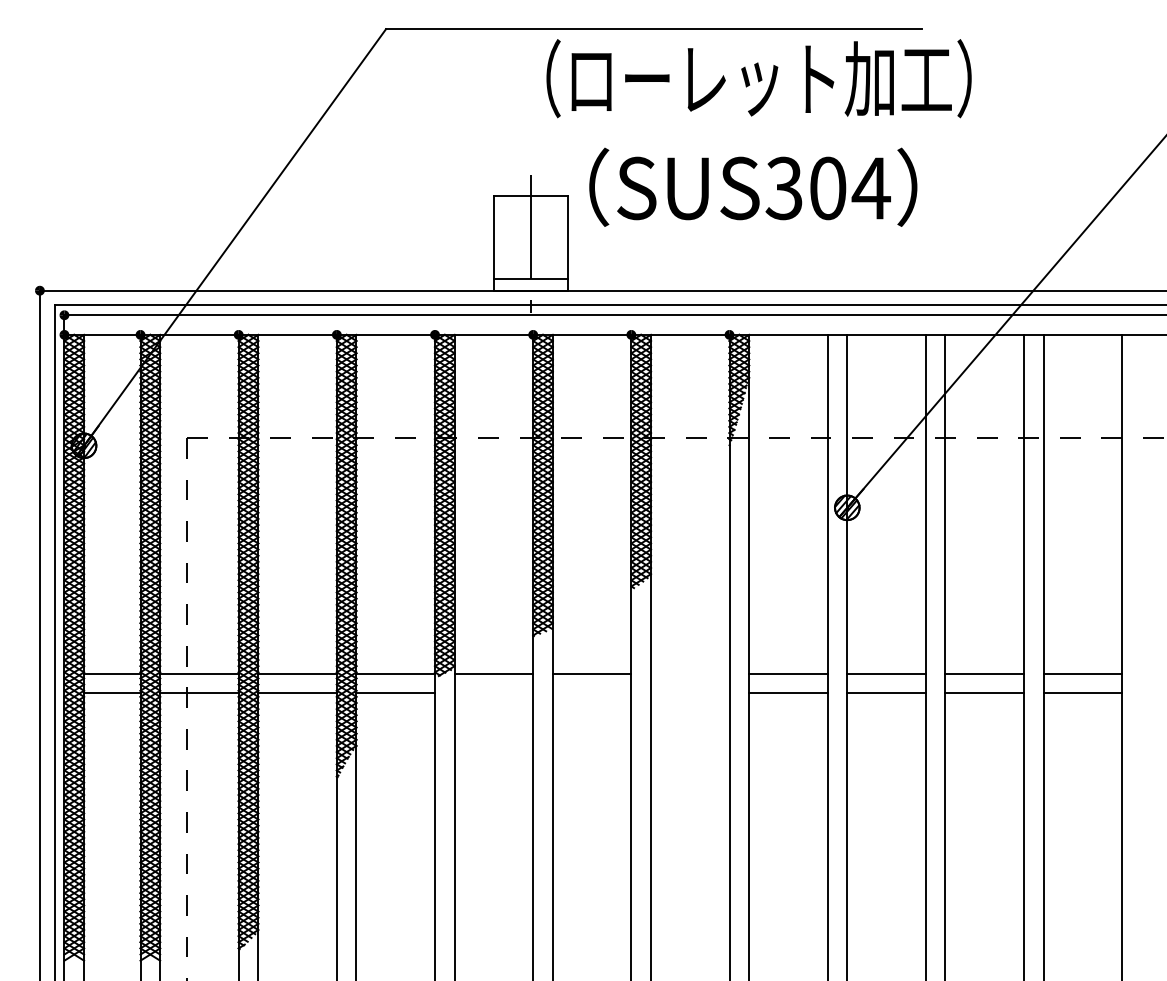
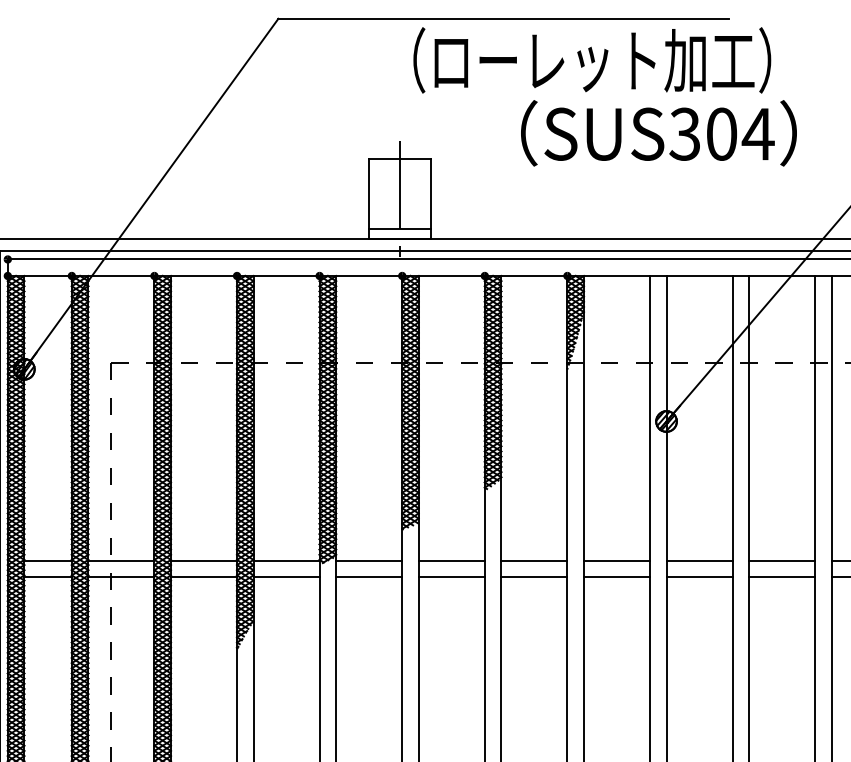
text: (753, 186) -> (659, 132), moved
line: (689, 673) -> (533, 560), added
line: (493, 693) -> (368, 577), added
line: (591, 693) -> (451, 577), added
line: (689, 693) -> (533, 577), added

